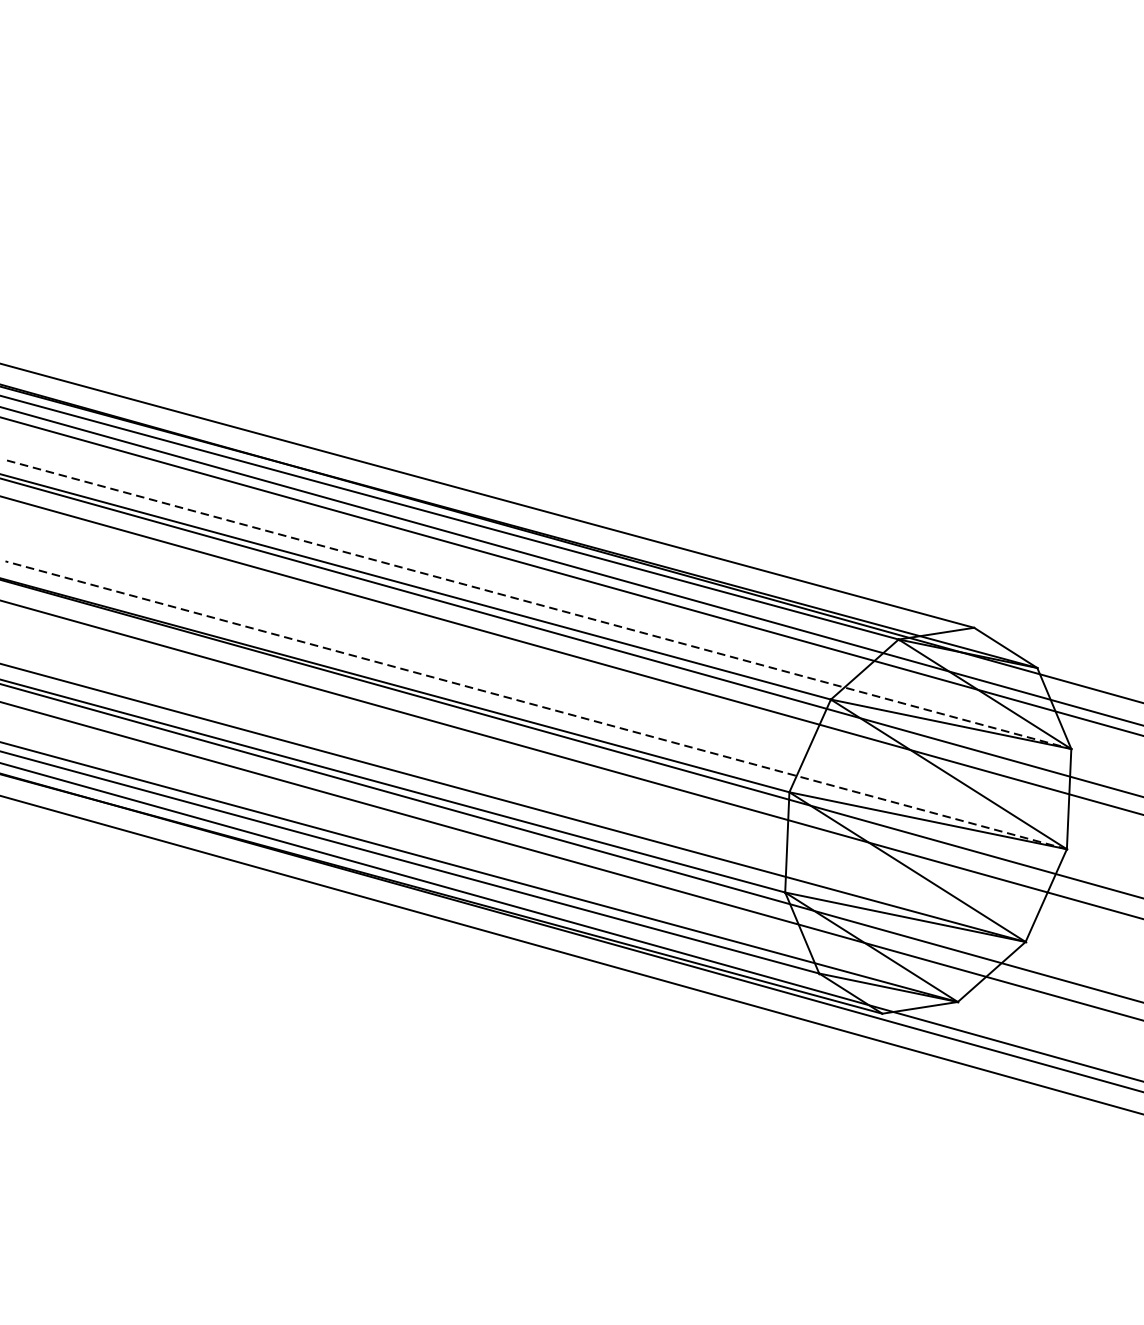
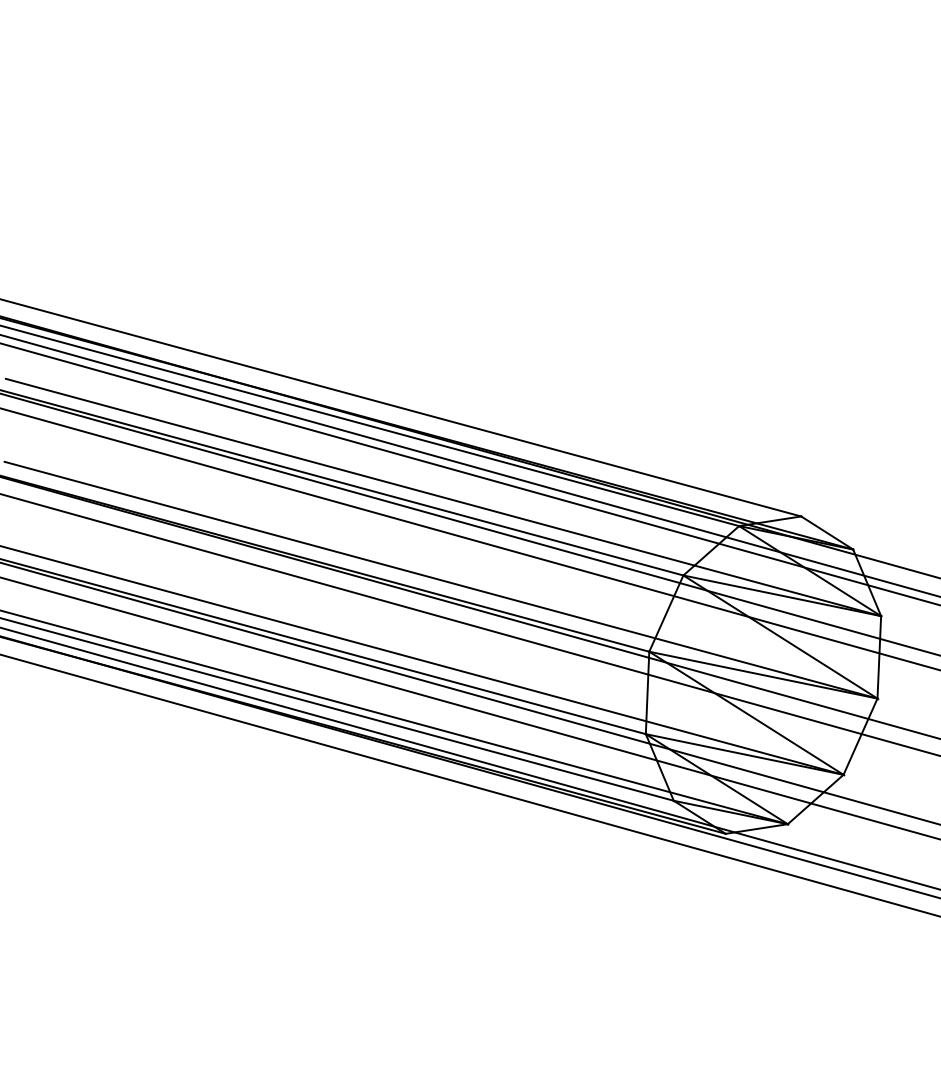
line: (539, 604) -> (443, 497), dashed -> solid
line: (535, 705) -> (440, 580), dashed -> solid

